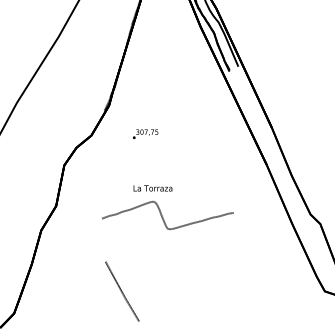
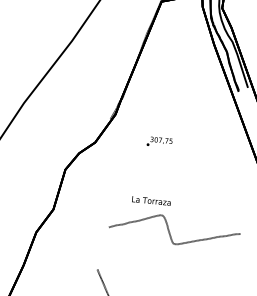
text: (145, 133) -> (159, 141), moved
curve: (163, 217) -> (170, 231), moved

